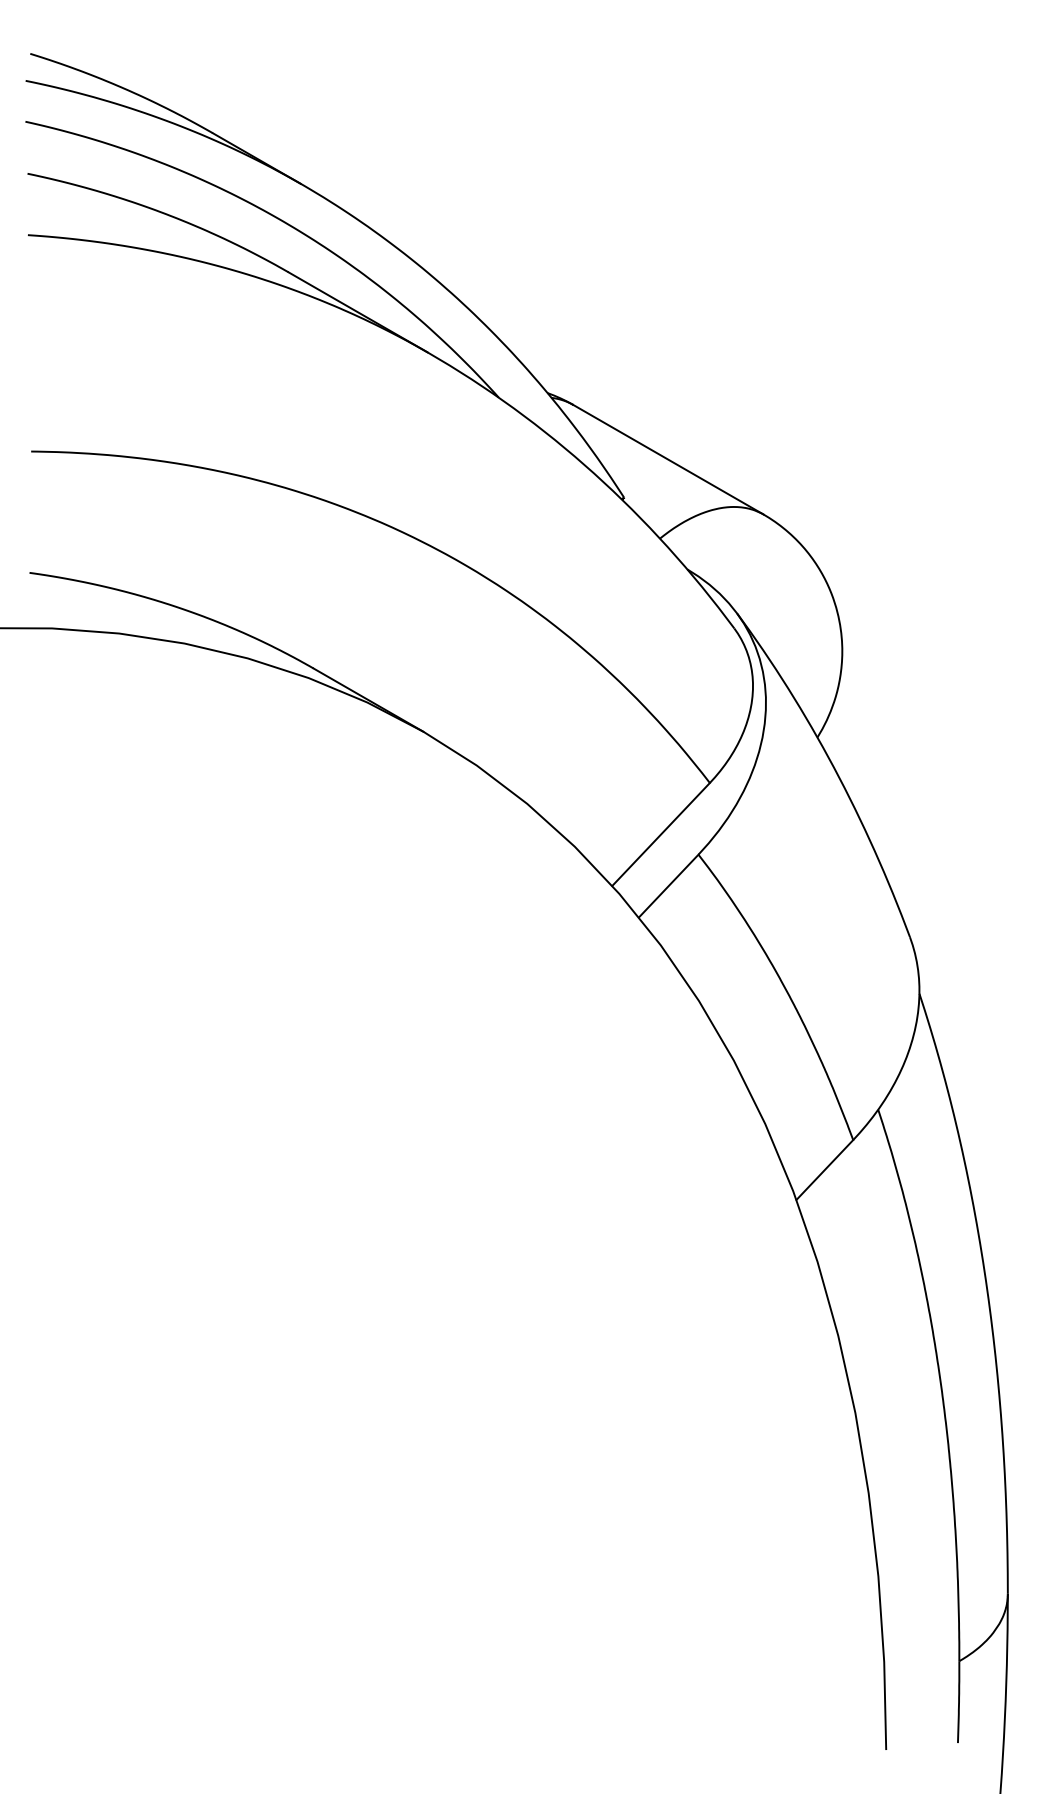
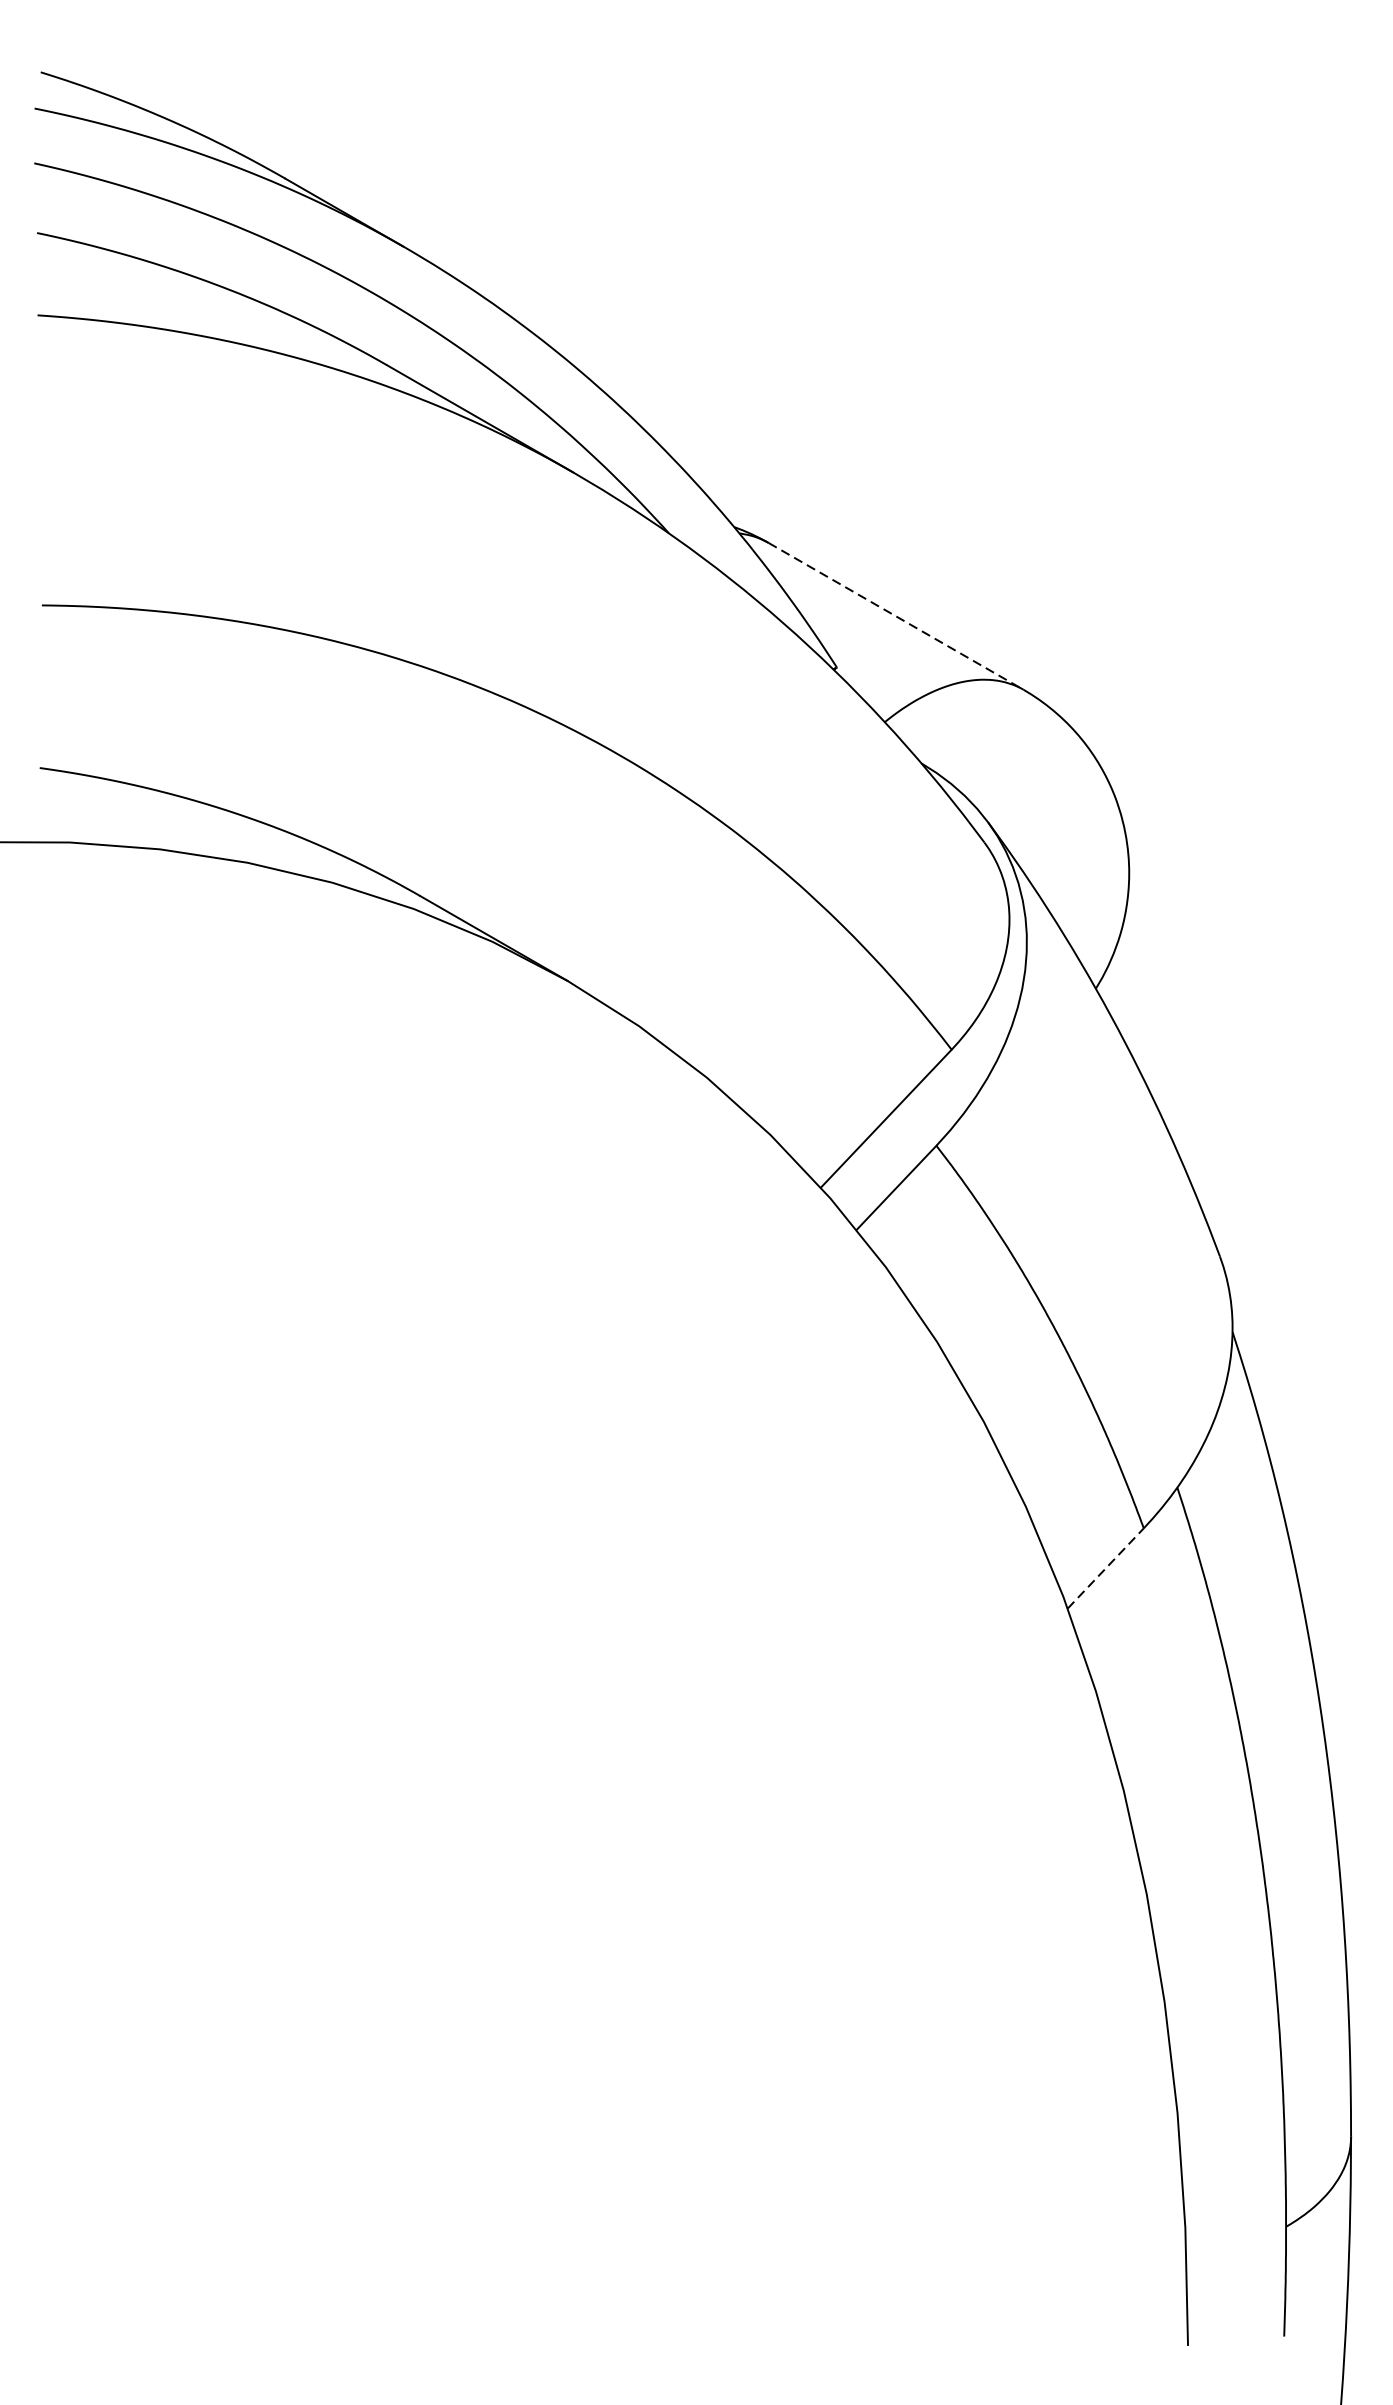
line: (668, 459) -> (896, 616), solid -> dashed
line: (825, 1169) -> (1106, 1567), solid -> dashed

